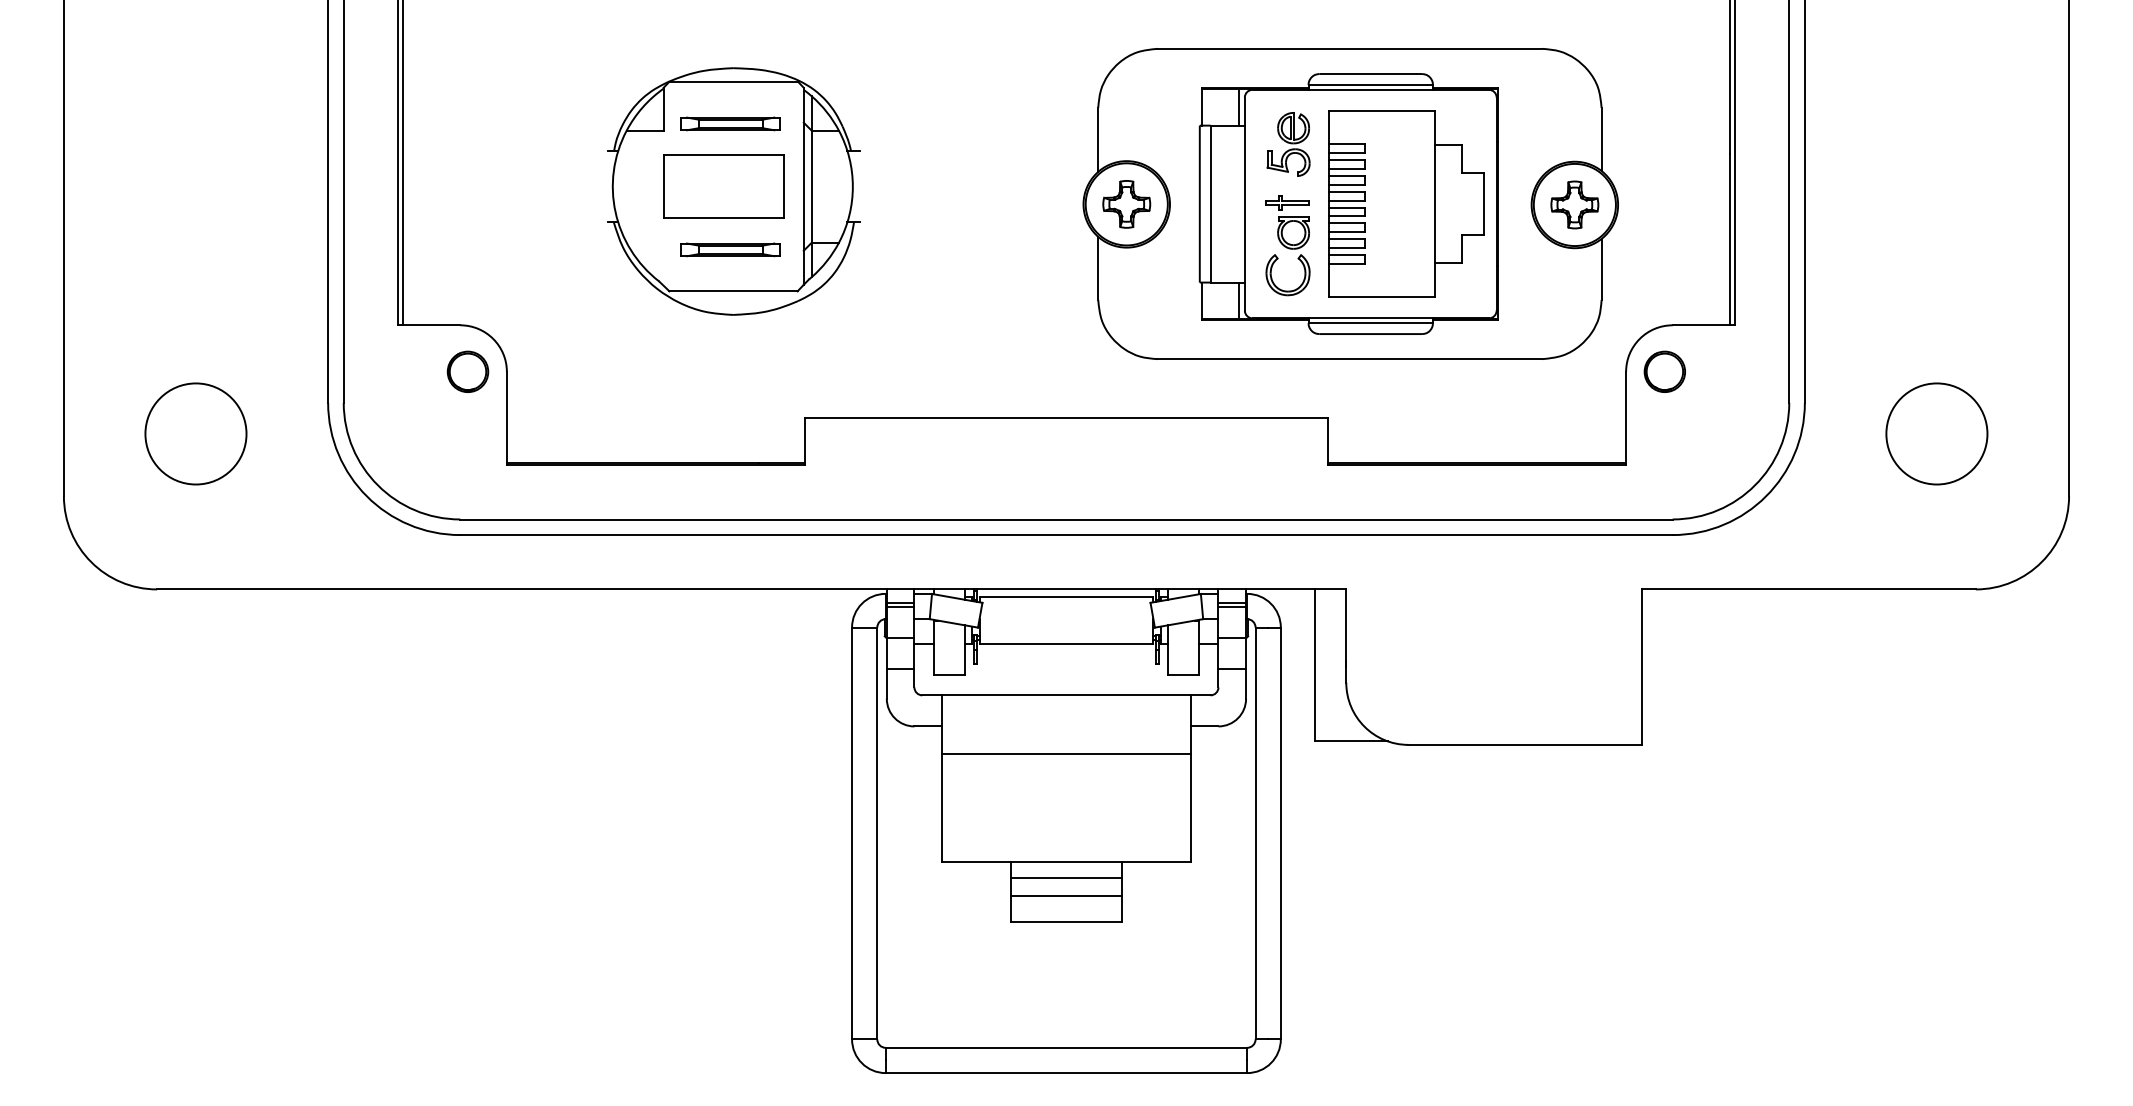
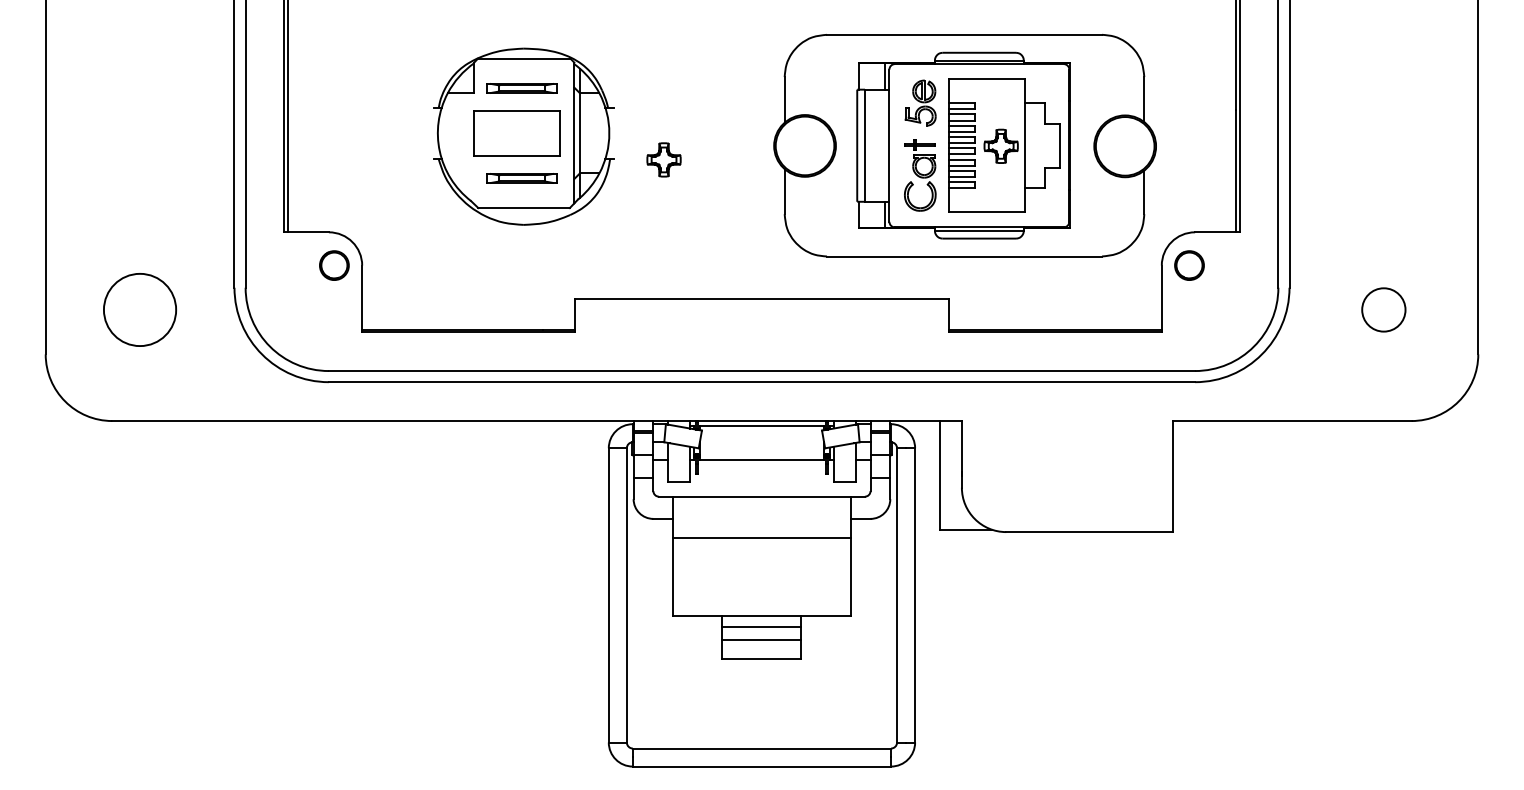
part: (1125, 203) -> (663, 159), moved
part: (1573, 203) -> (1000, 145), moved
circle: (1936, 433) -> (1383, 309), size x0.6

